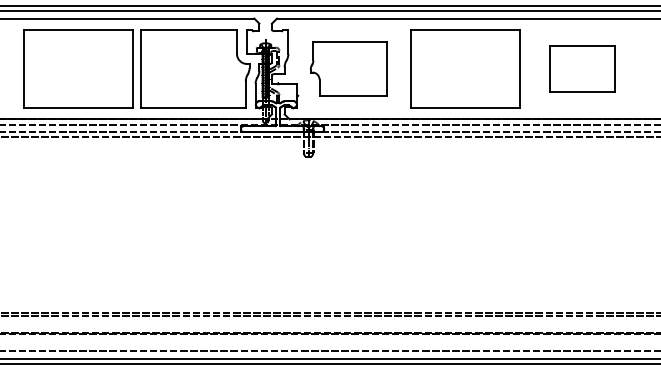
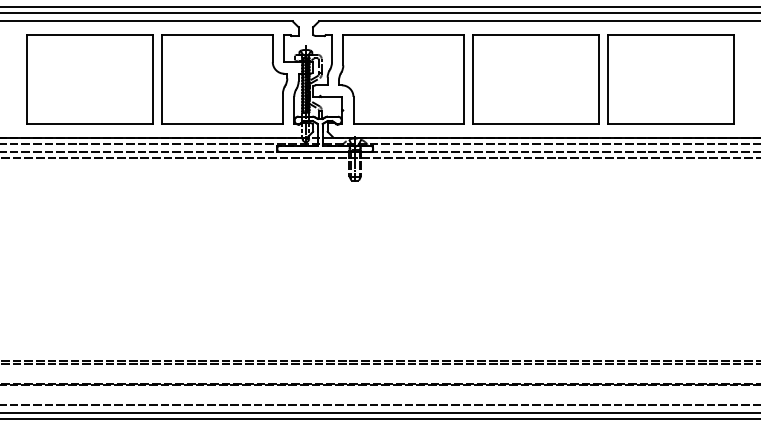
part: (348, 68) -> (401, 79), size x1.43
part: (582, 68) -> (670, 79), size x1.67

